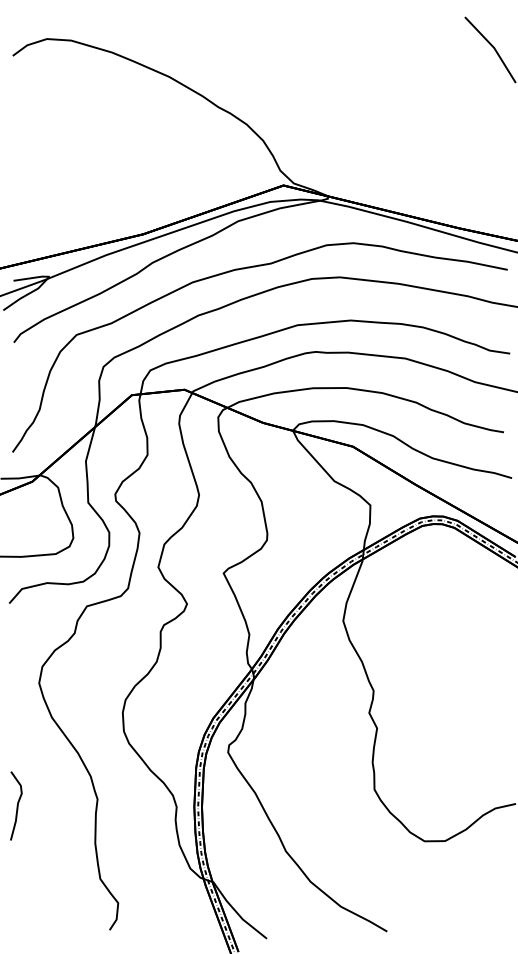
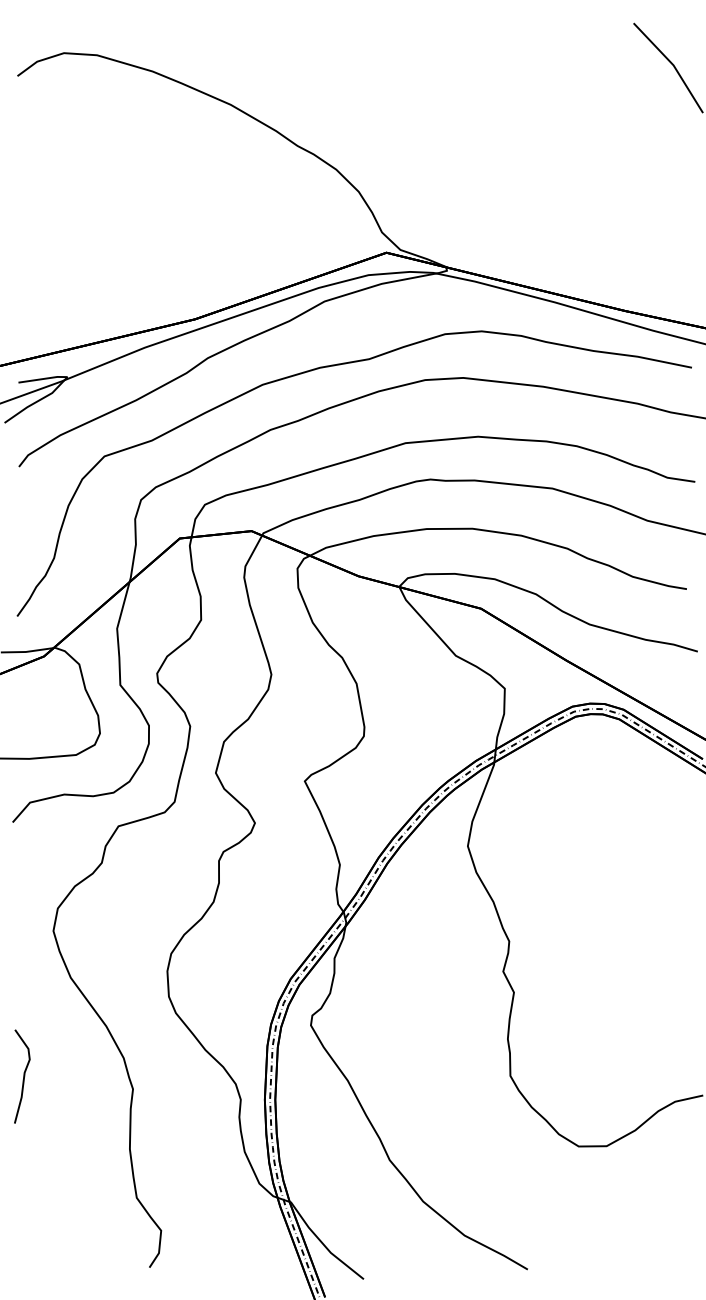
curve: (16, 805) -> (22, 1075), moved

